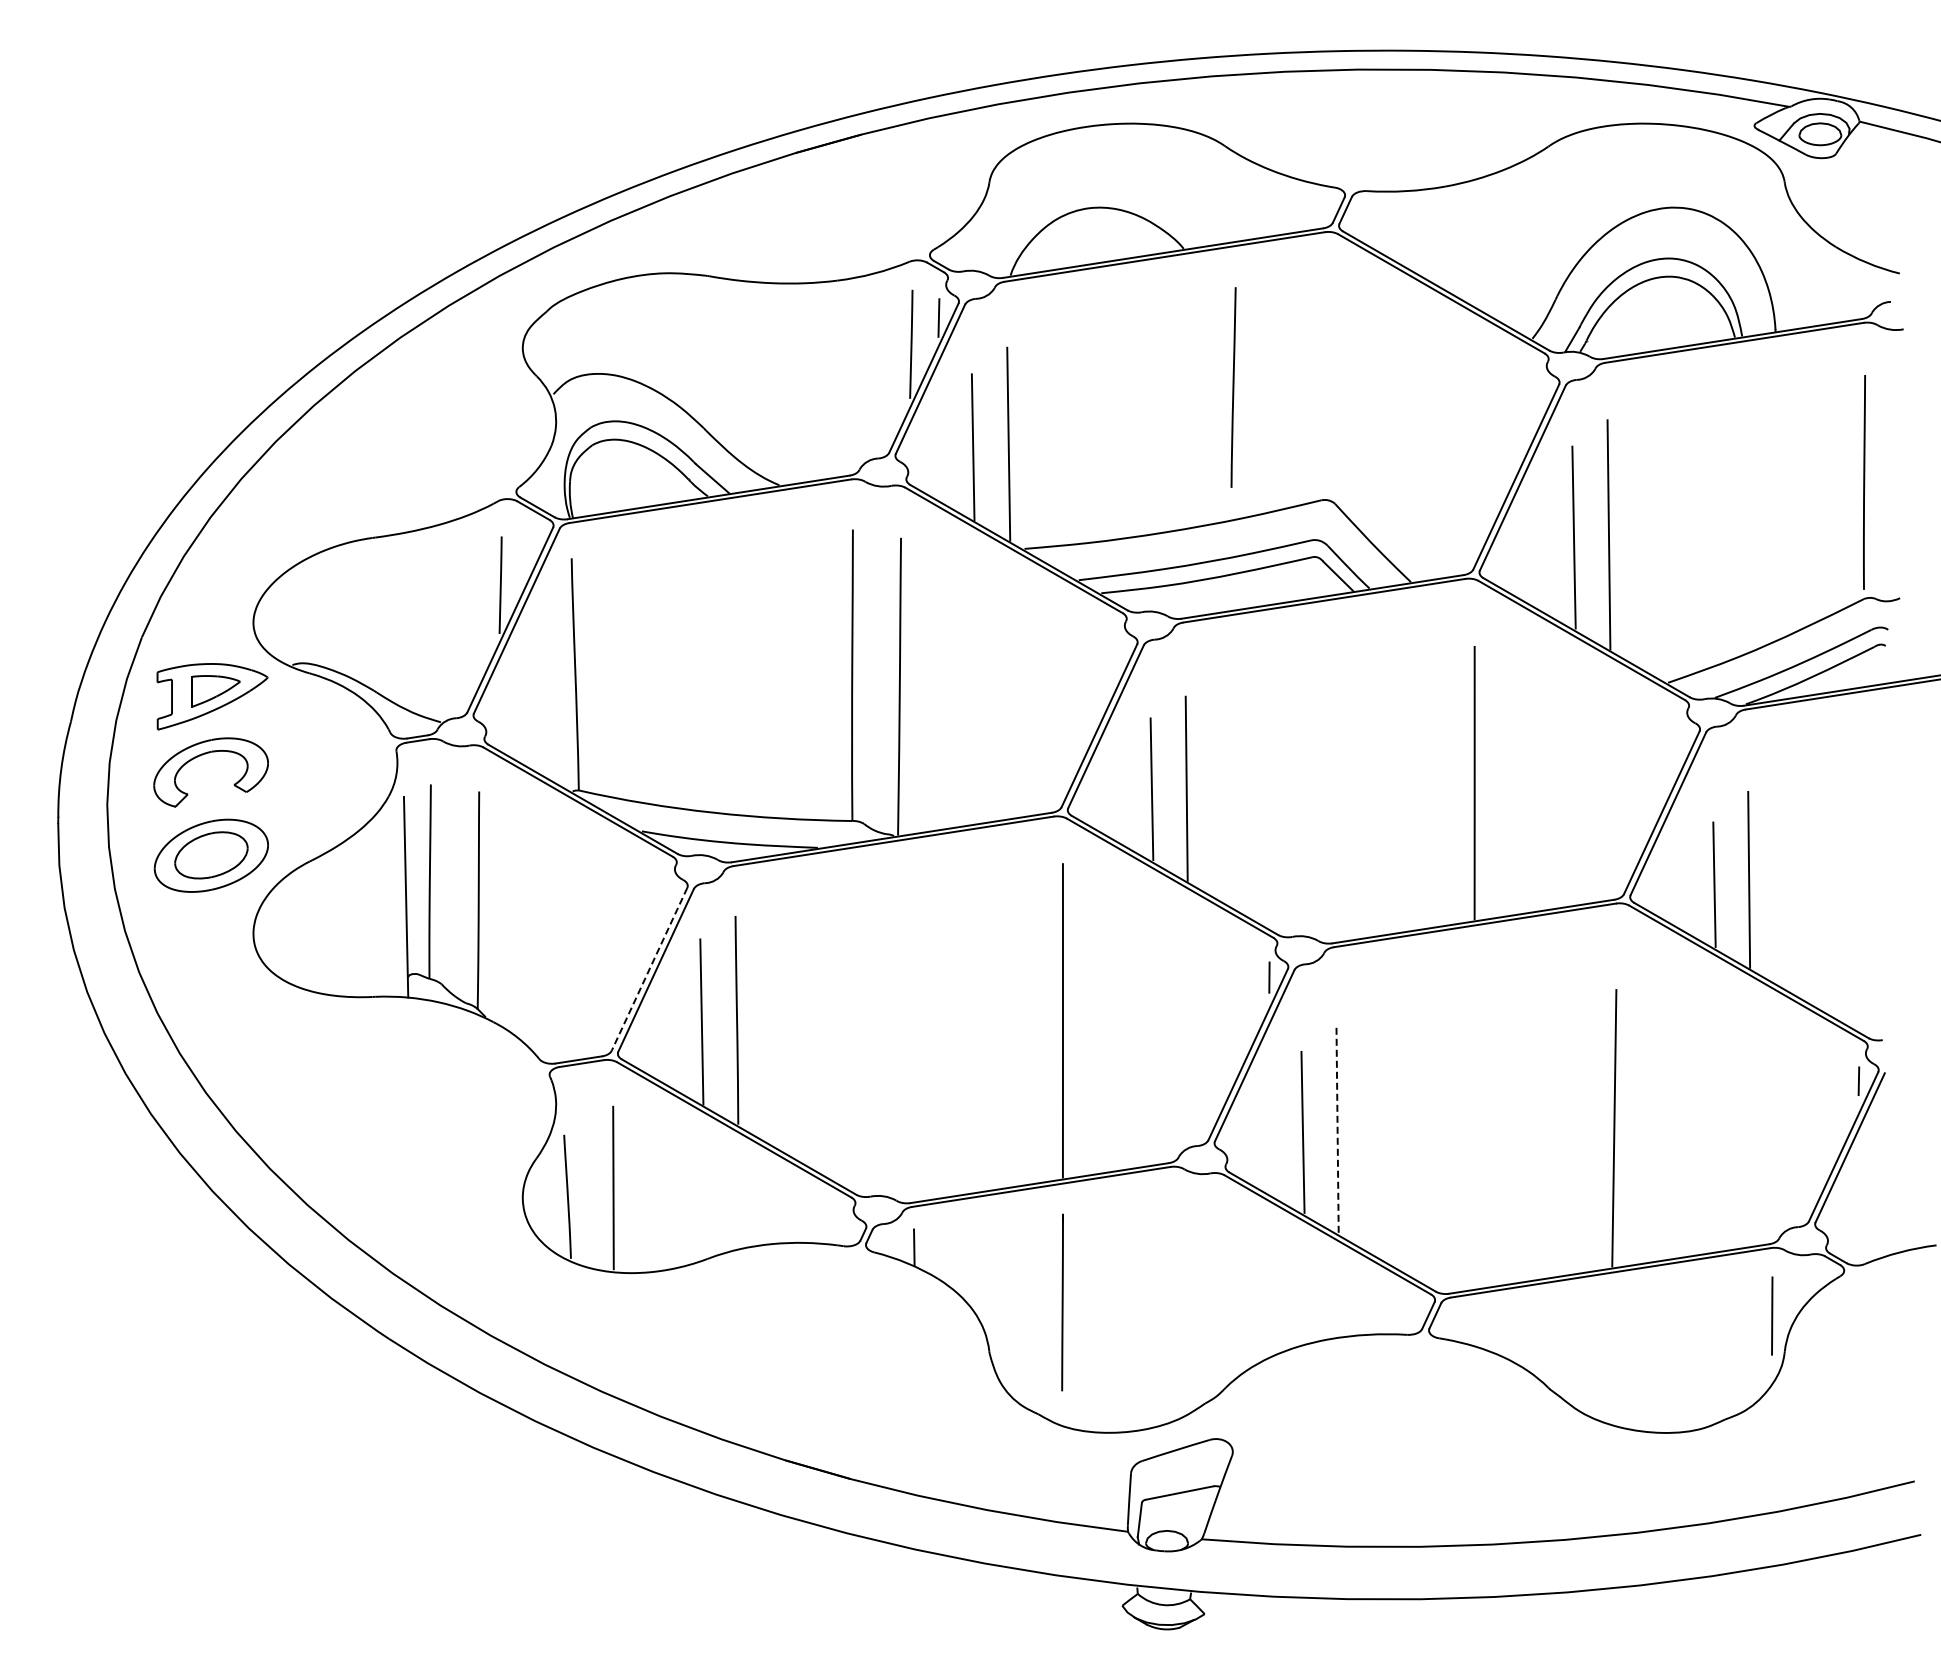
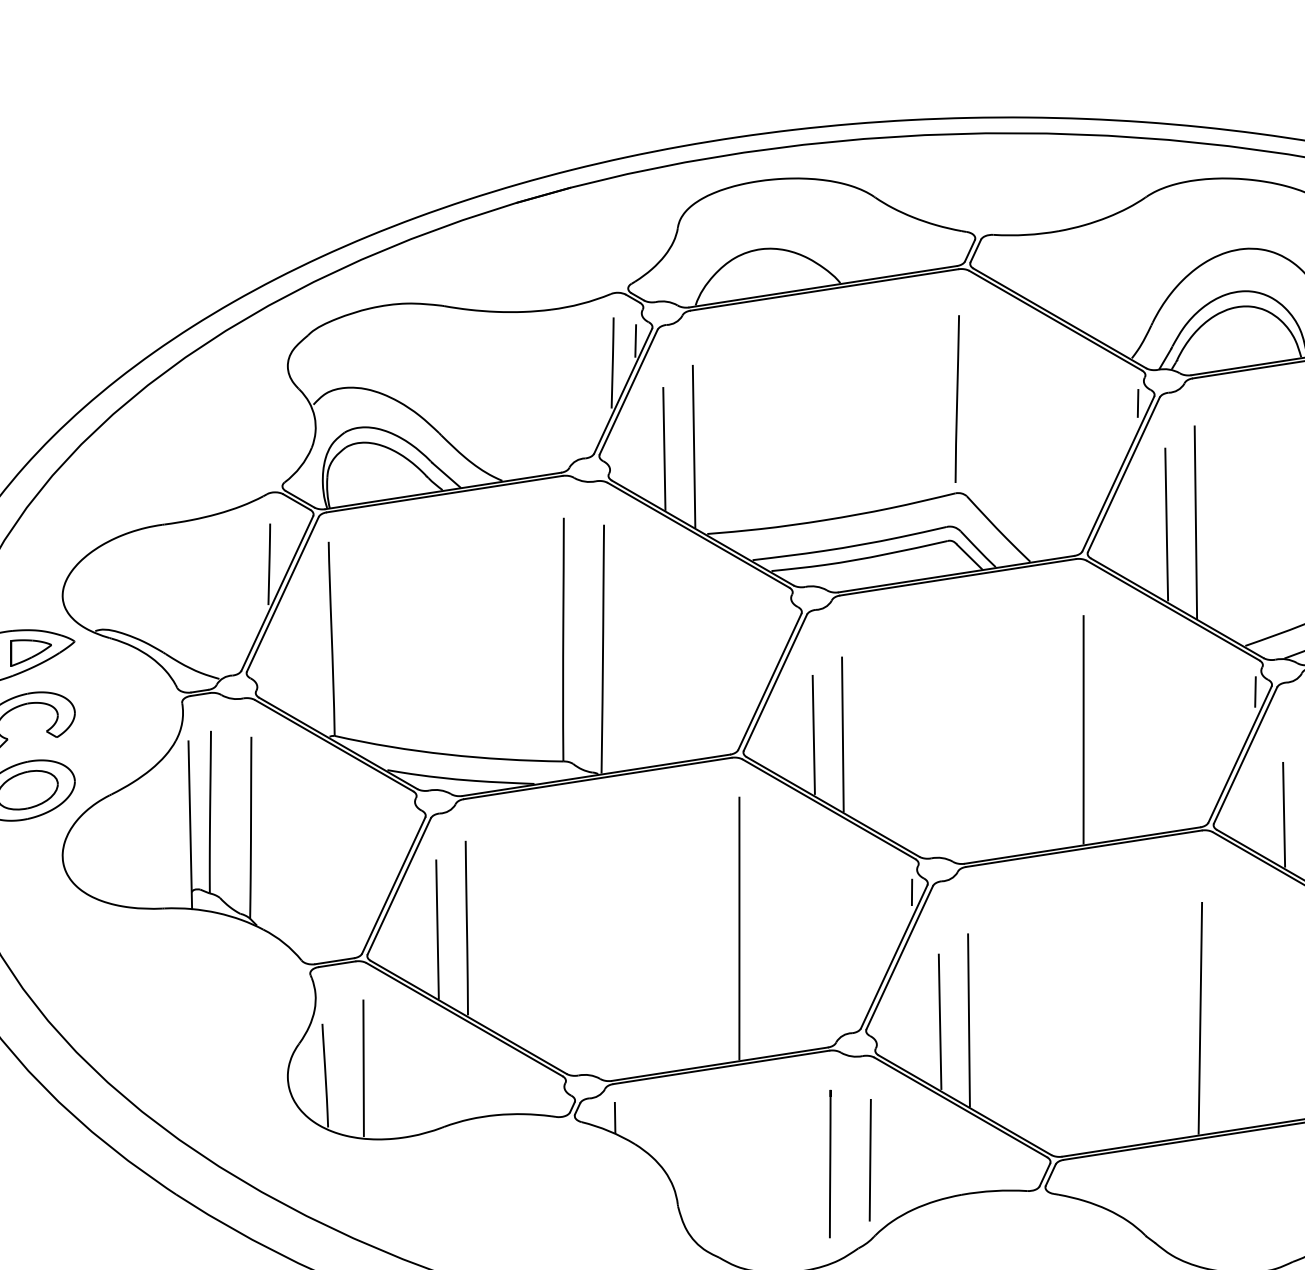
line: (1233, 387) -> (957, 399), moved
line: (1539, 392) -> (1137, 403), added
line: (1679, 737) -> (1254, 691), added
line: (649, 969) -> (393, 885), dashed -> solid
line: (1337, 1130) -> (968, 1020), dashed -> solid
line: (1219, 1297) -> (870, 1159), added
line: (1062, 1302) -> (830, 1164), moved

